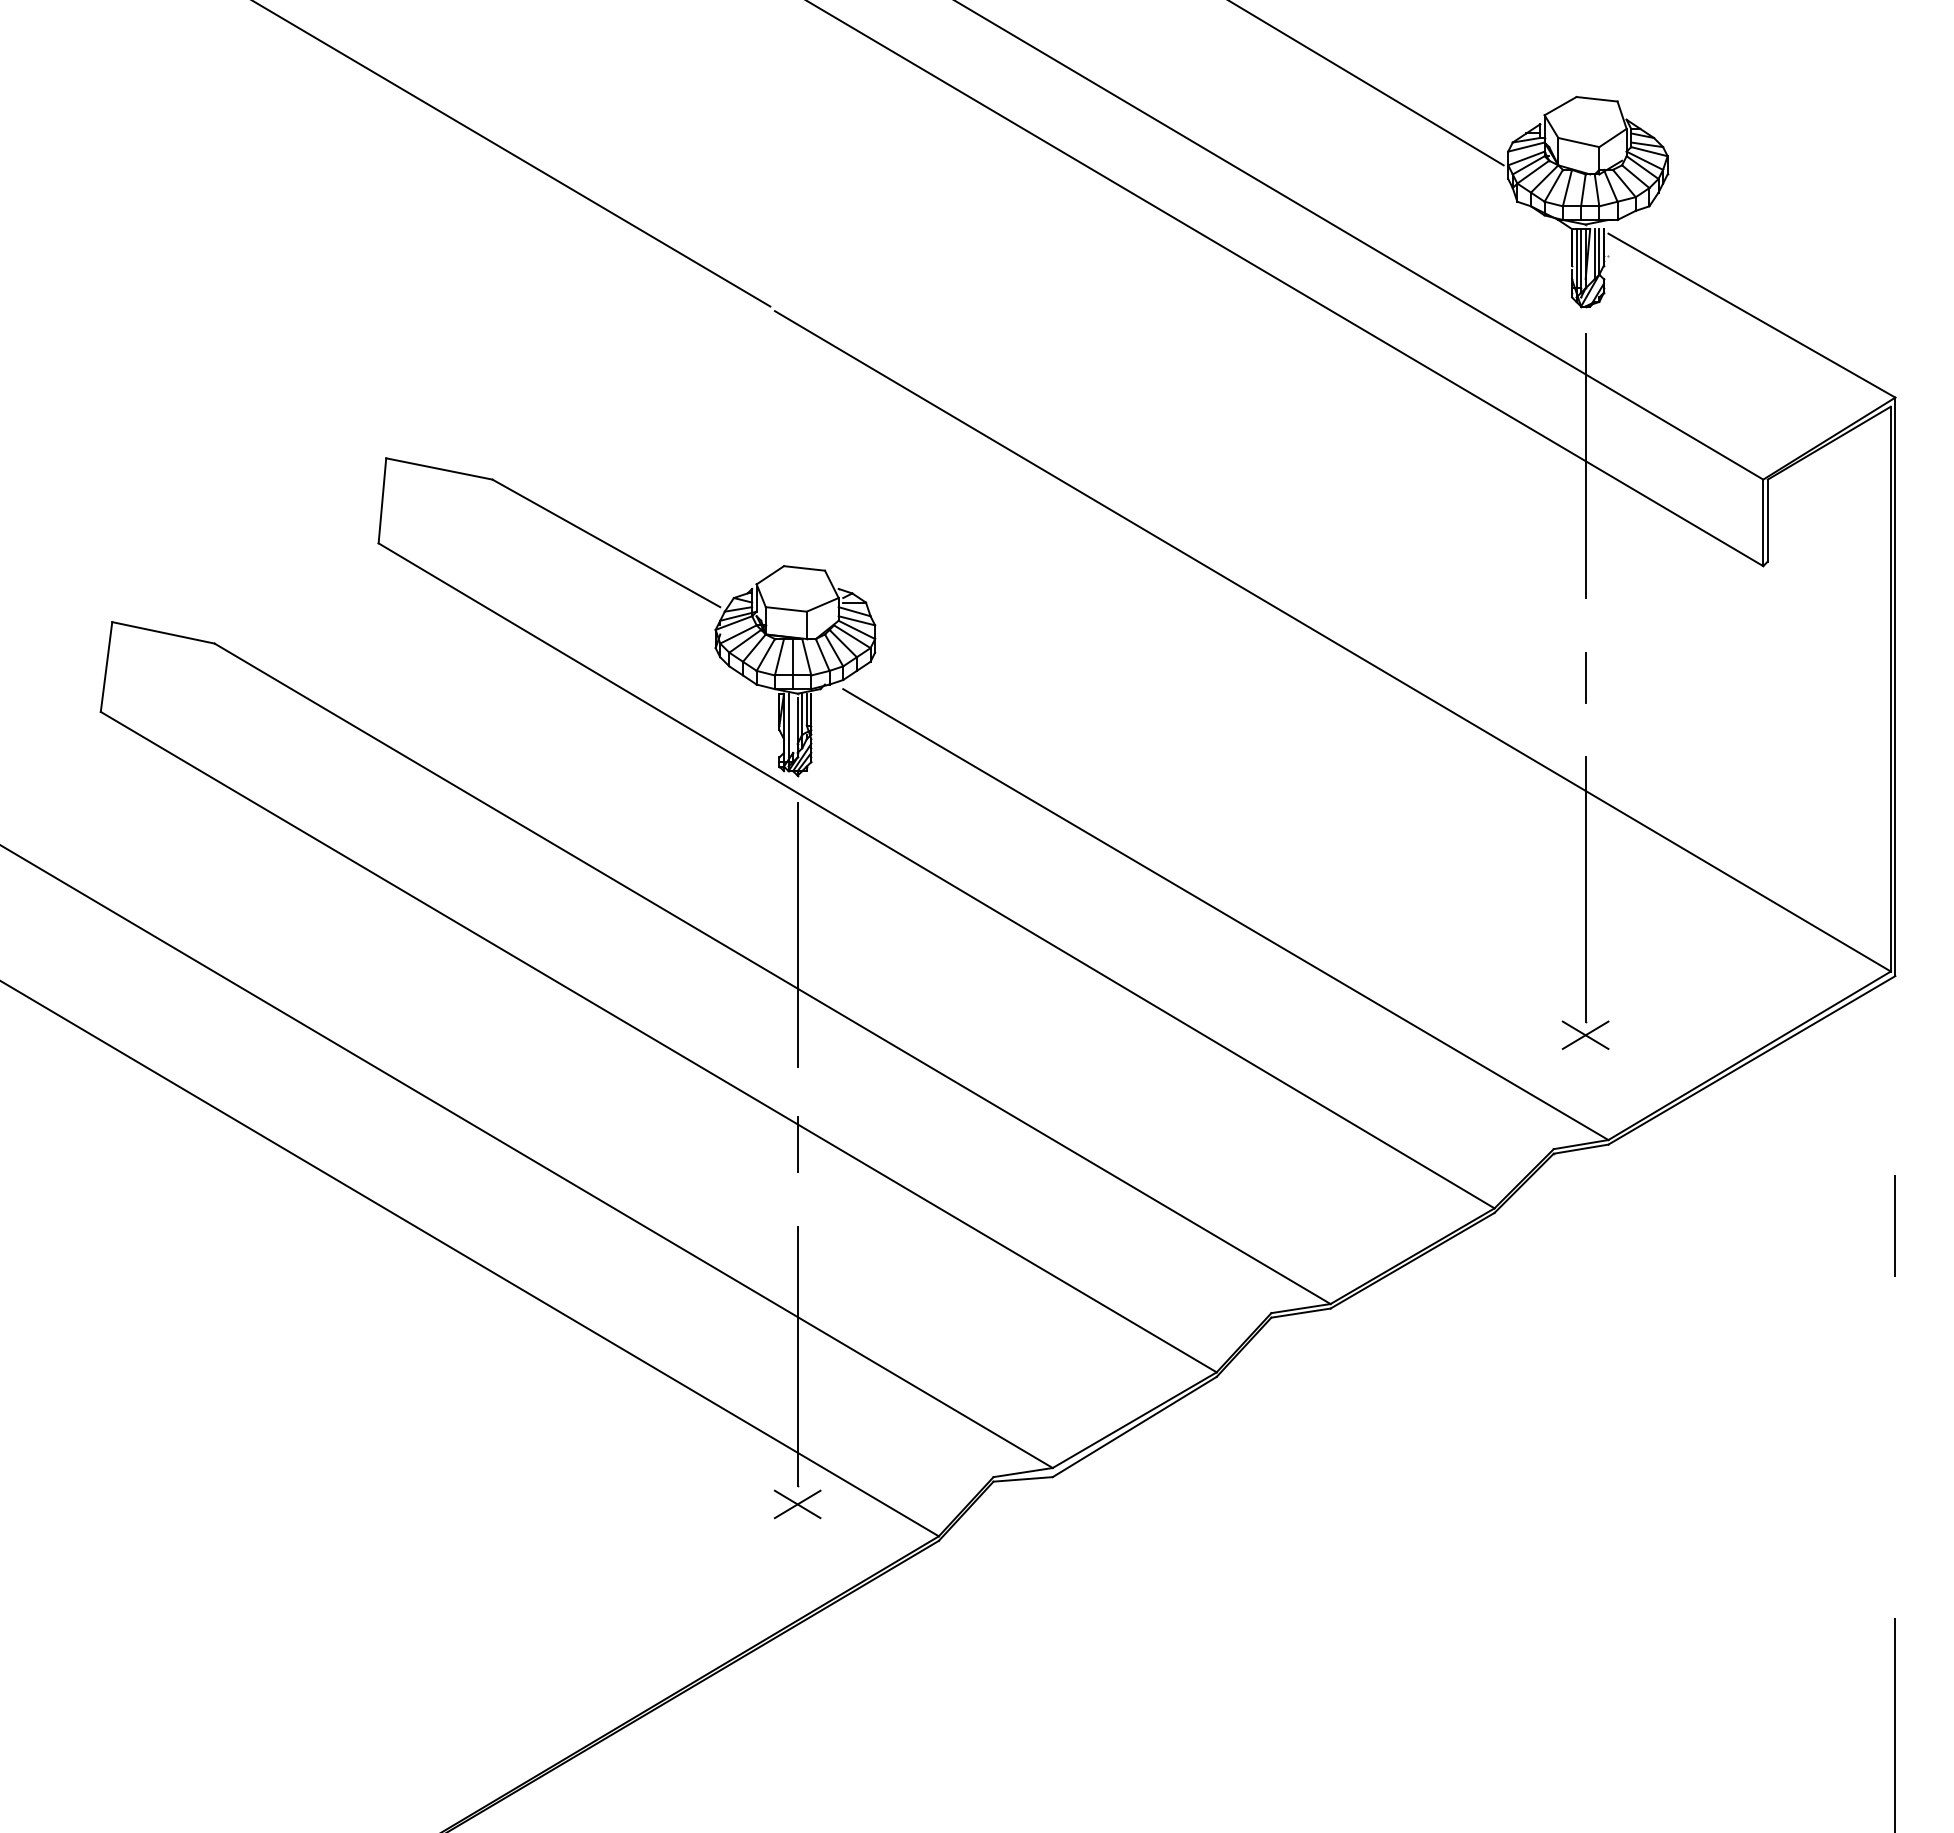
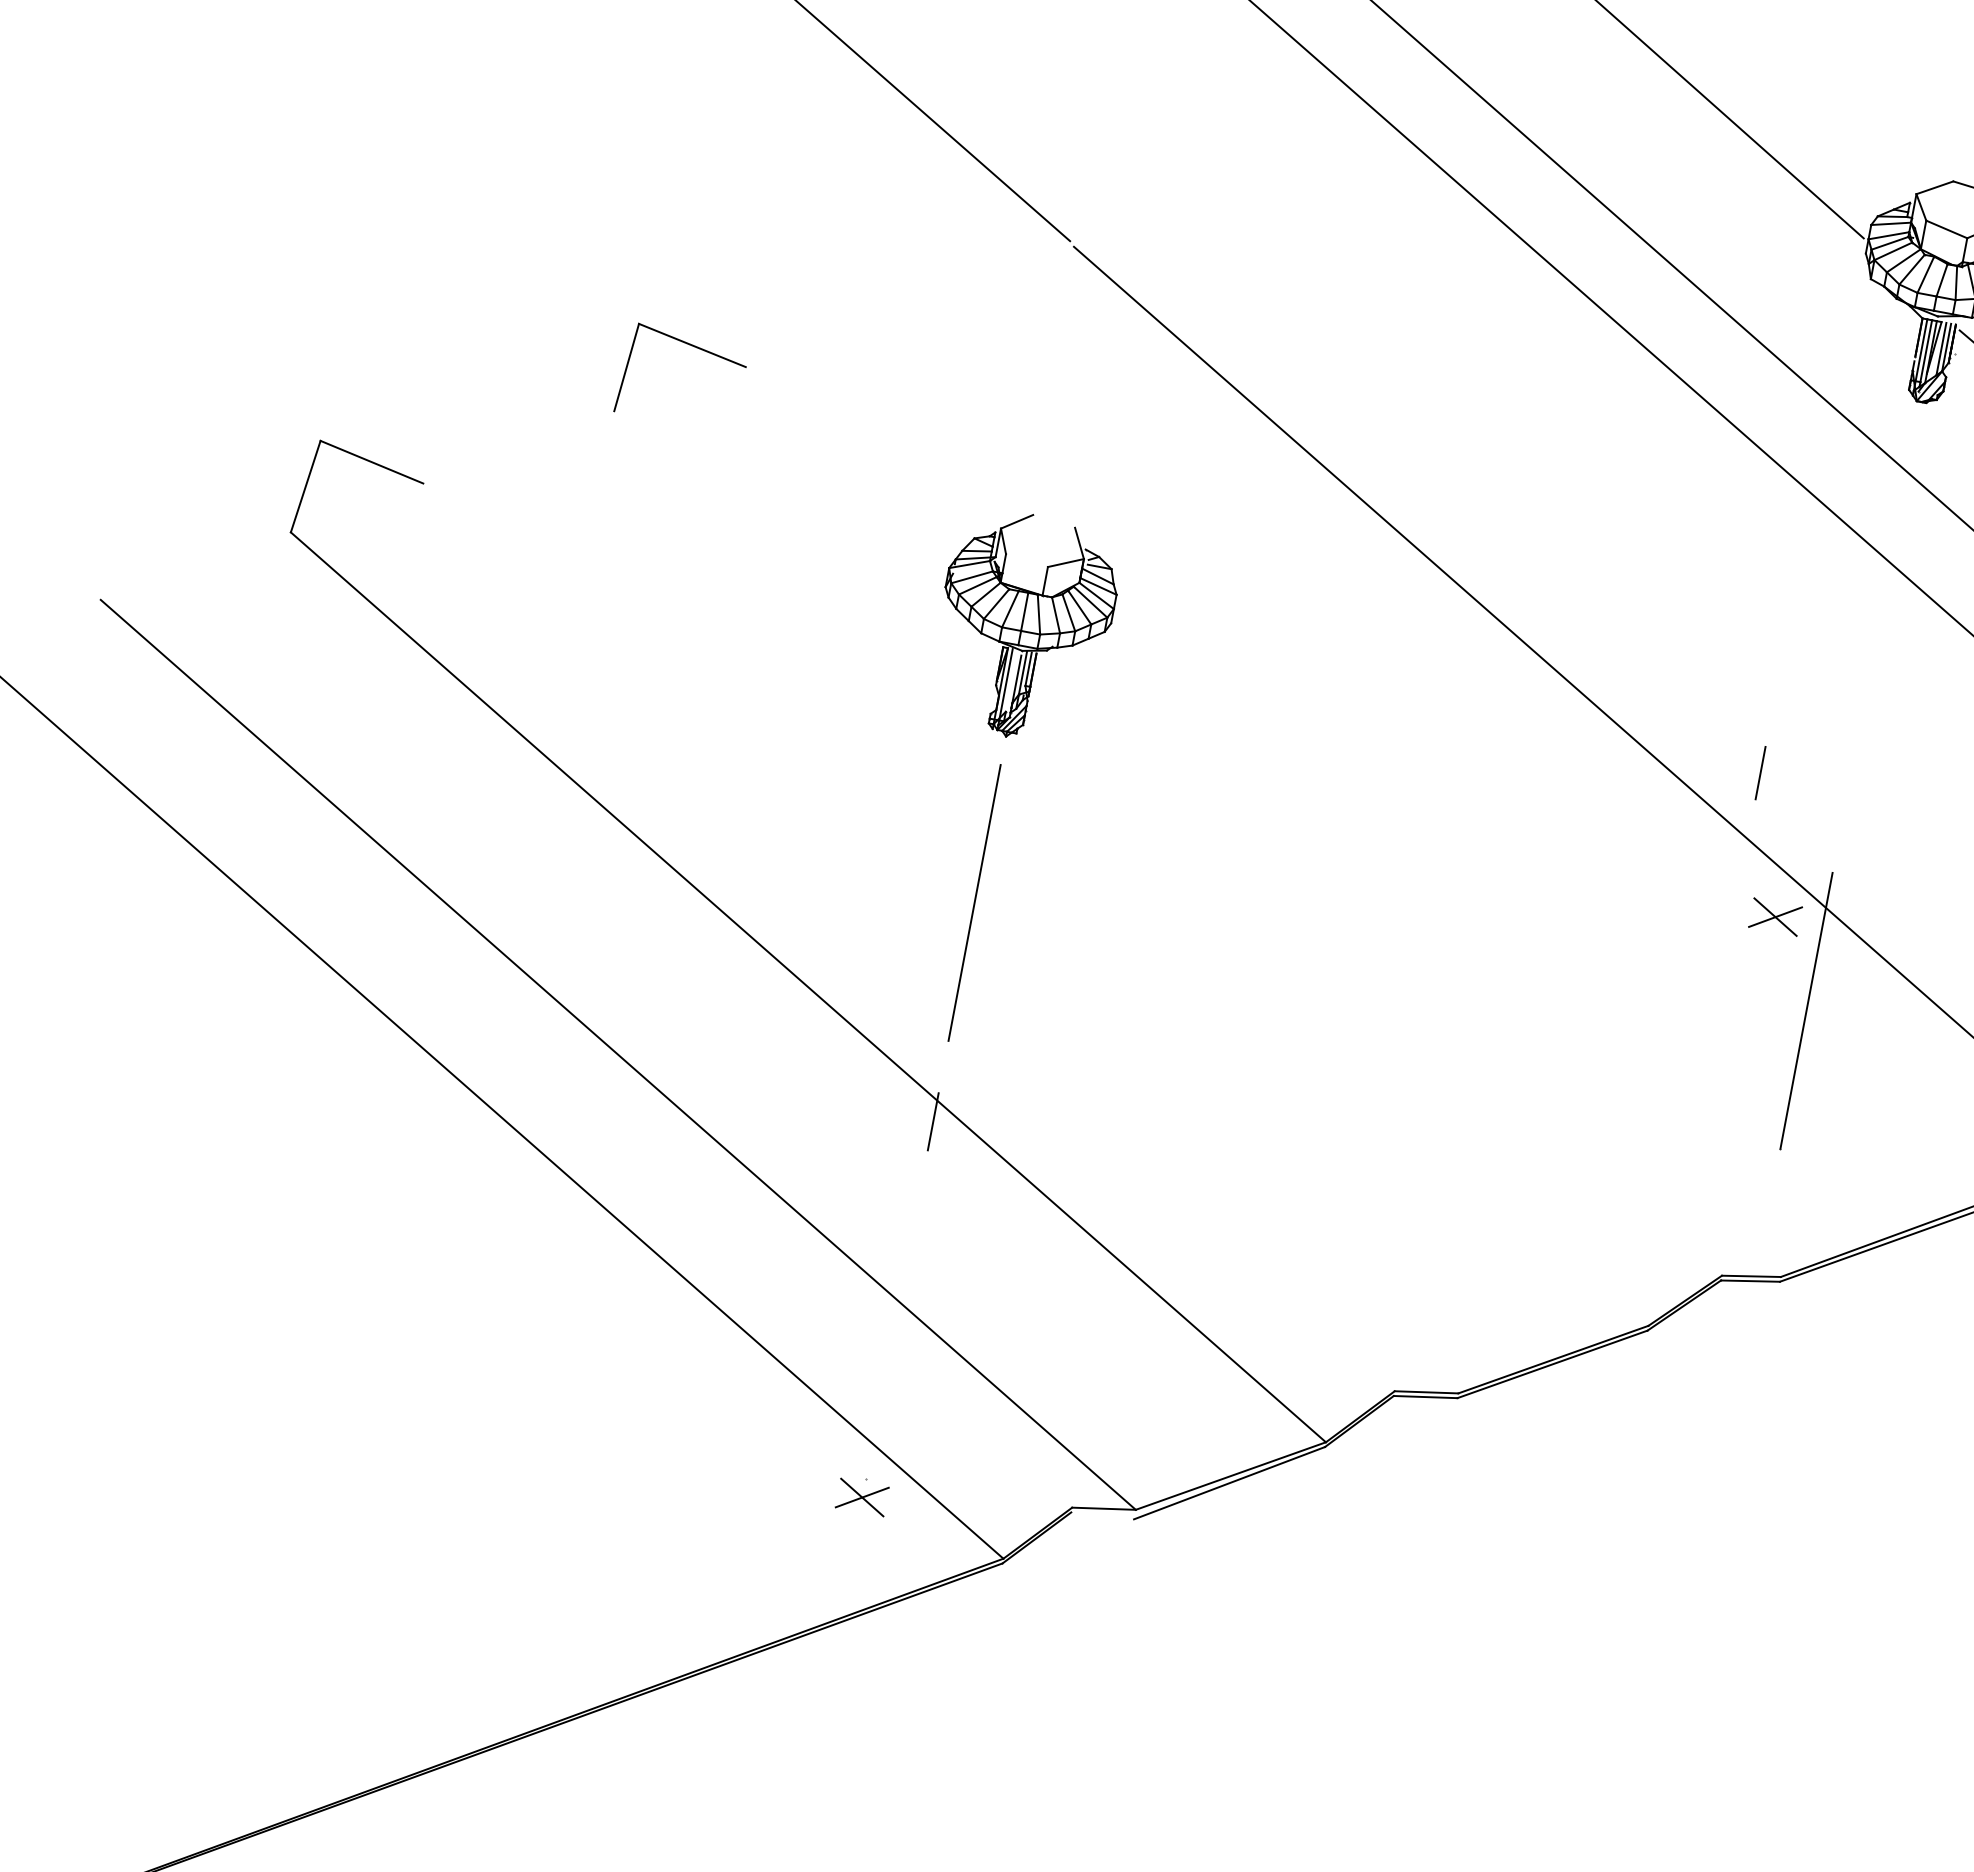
line: (1585, 465) -> (1890, 568), removed
line: (606, 543) -> (852, 456), removed
line: (804, 568) -> (1054, 521), removed
line: (785, 609) -> (1026, 560), removed
line: (1585, 677) -> (1760, 772), moved
line: (936, 875) -> (1131, 868), removed
line: (1225, 914) -> (1425, 965), removed
line: (772, 973) -> (940, 938), removed
part: (1585, 1034) -> (1775, 916), moved
line: (797, 1356) -> (891, 1343), removed
line: (1022, 1479) -> (1101, 1515), removed

